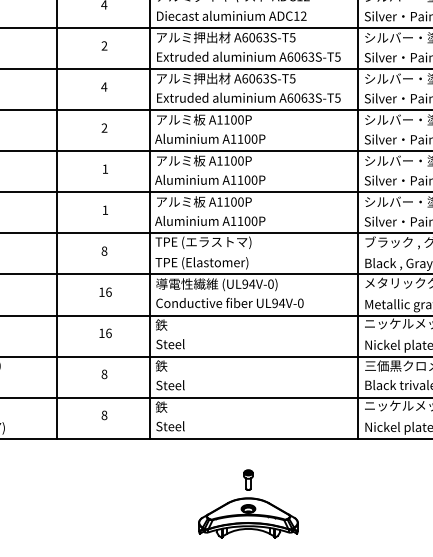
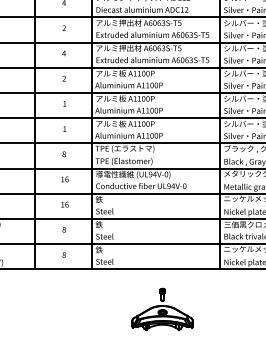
part: (248, 504) -> (162, 309), moved

